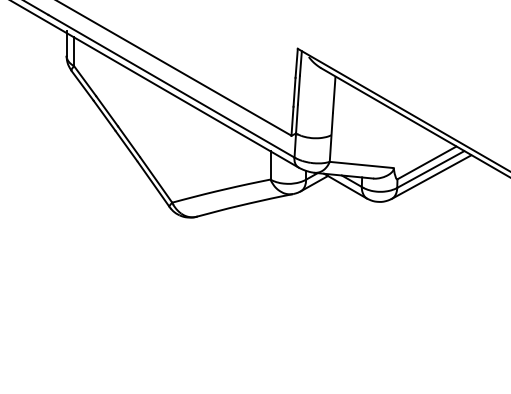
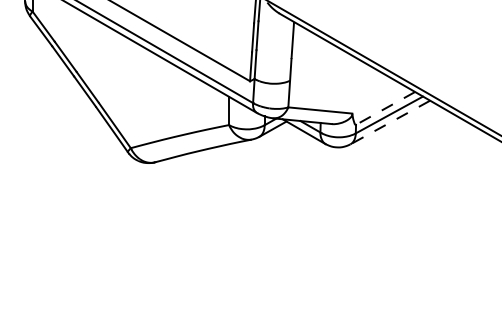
line: (426, 162) -> (385, 108), solid -> dashed
line: (431, 177) -> (390, 123), solid -> dashed

